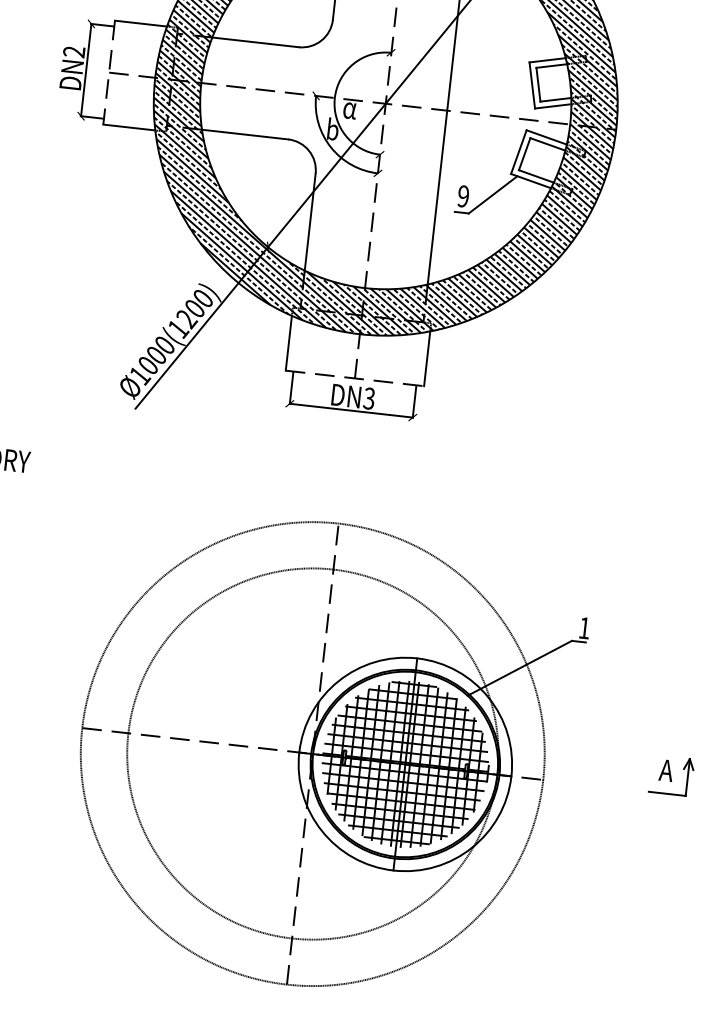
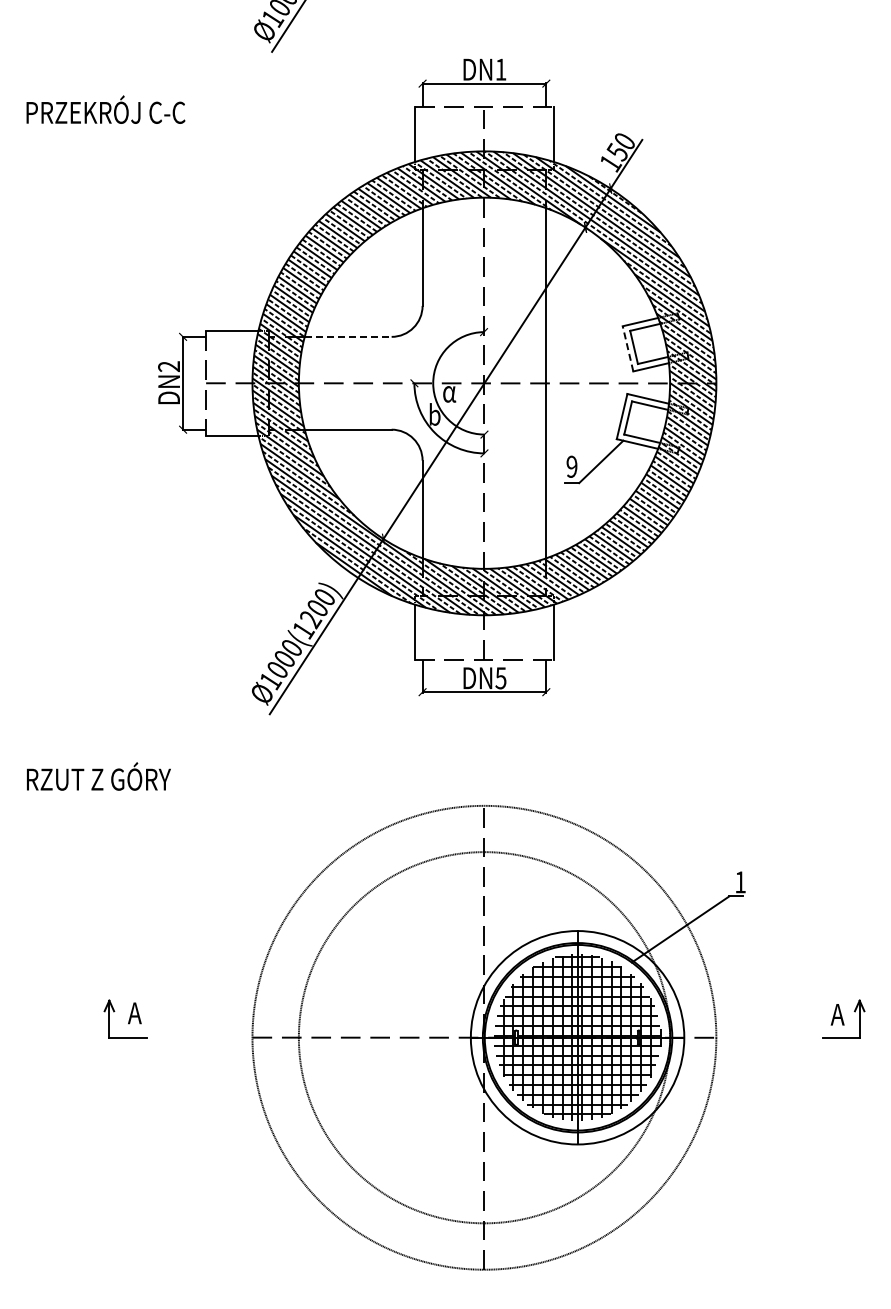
line: (255, 42) -> (348, 336), solid -> dashed
line: (531, 85) -> (627, 348), solid -> dashed
text: (369, 397) -> (501, 677), DN3 -> DN5

